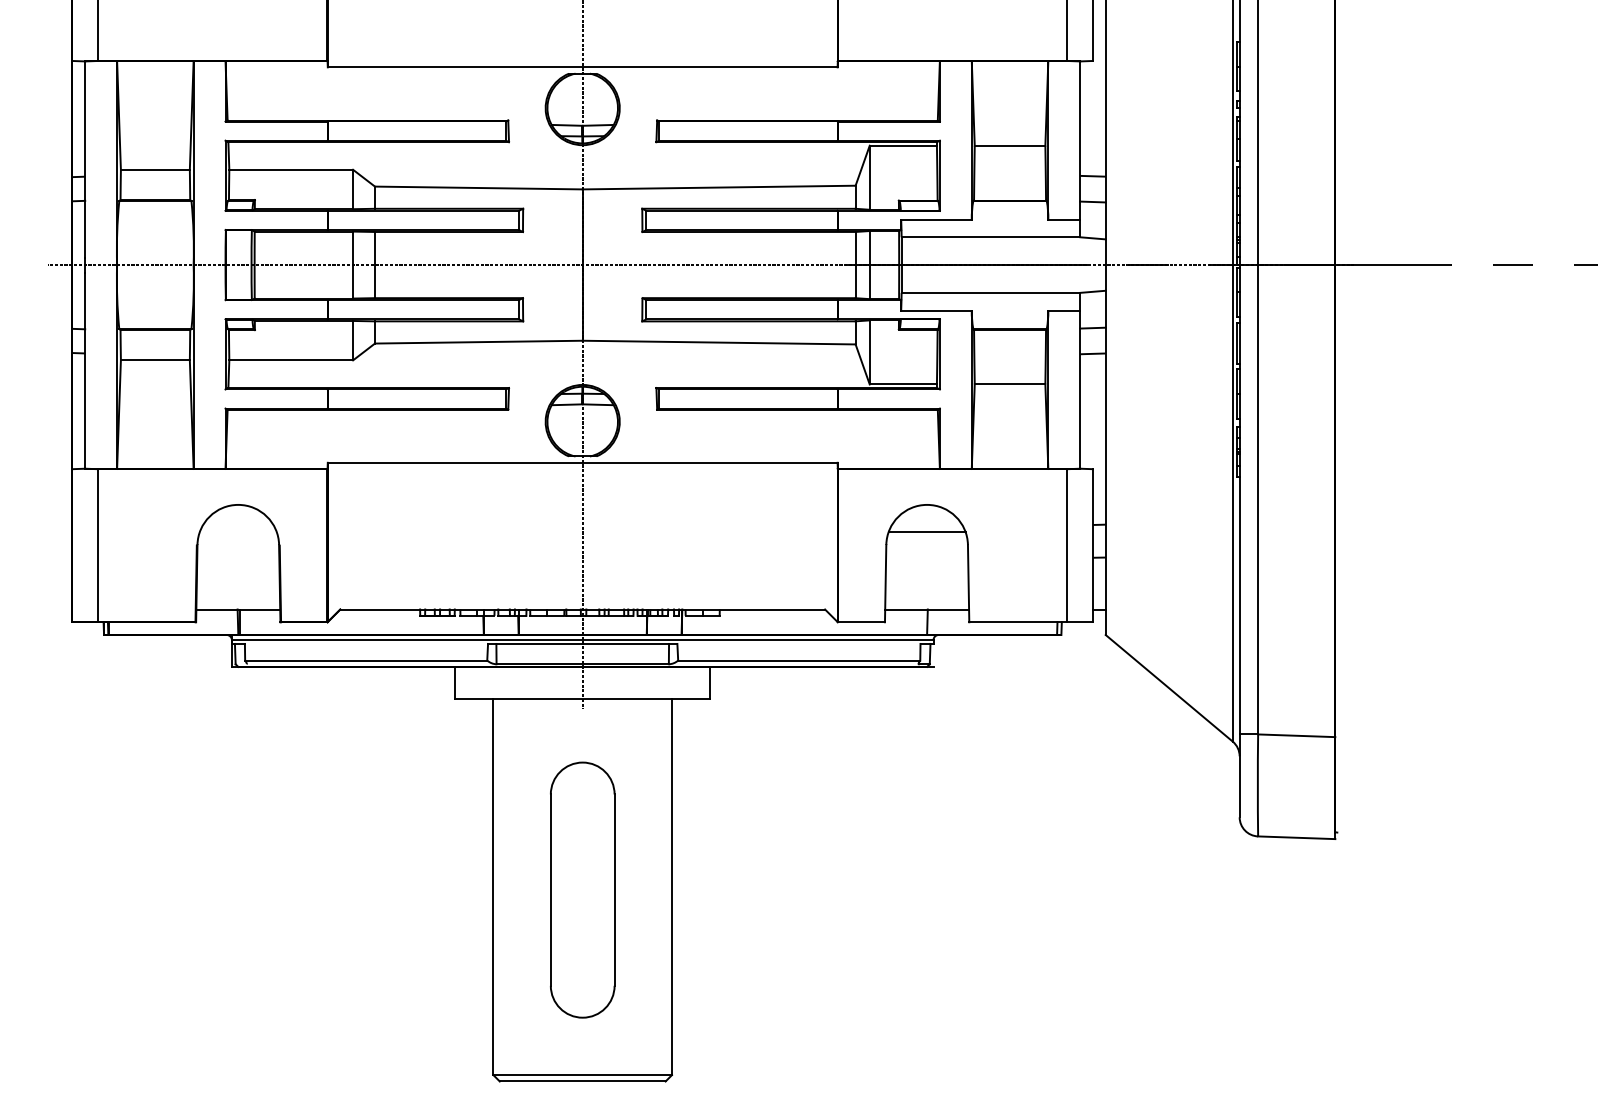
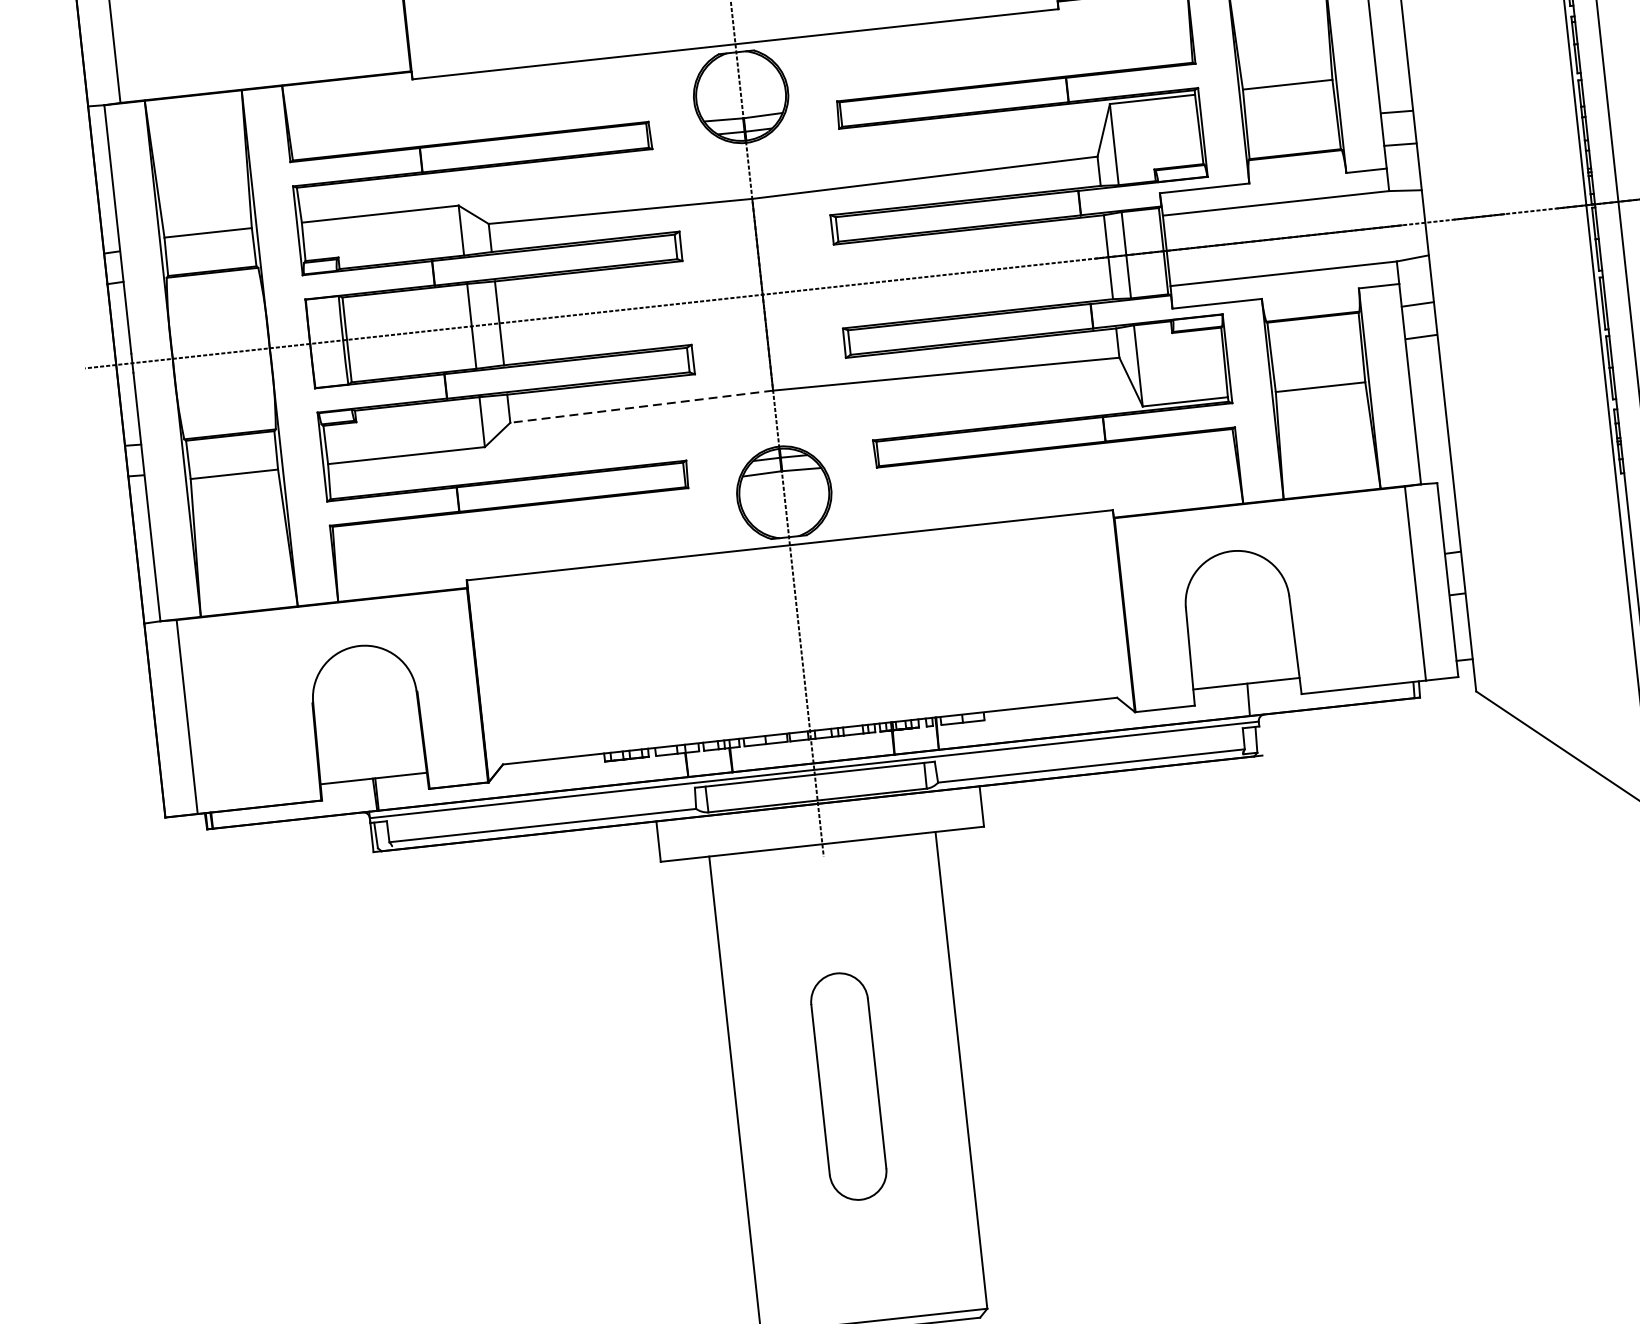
line: (478, 342) -> (641, 407), solid -> dashed
line: (926, 532) -> (1235, 586), removed
part: (582, 889) -> (848, 1085), size x0.7

